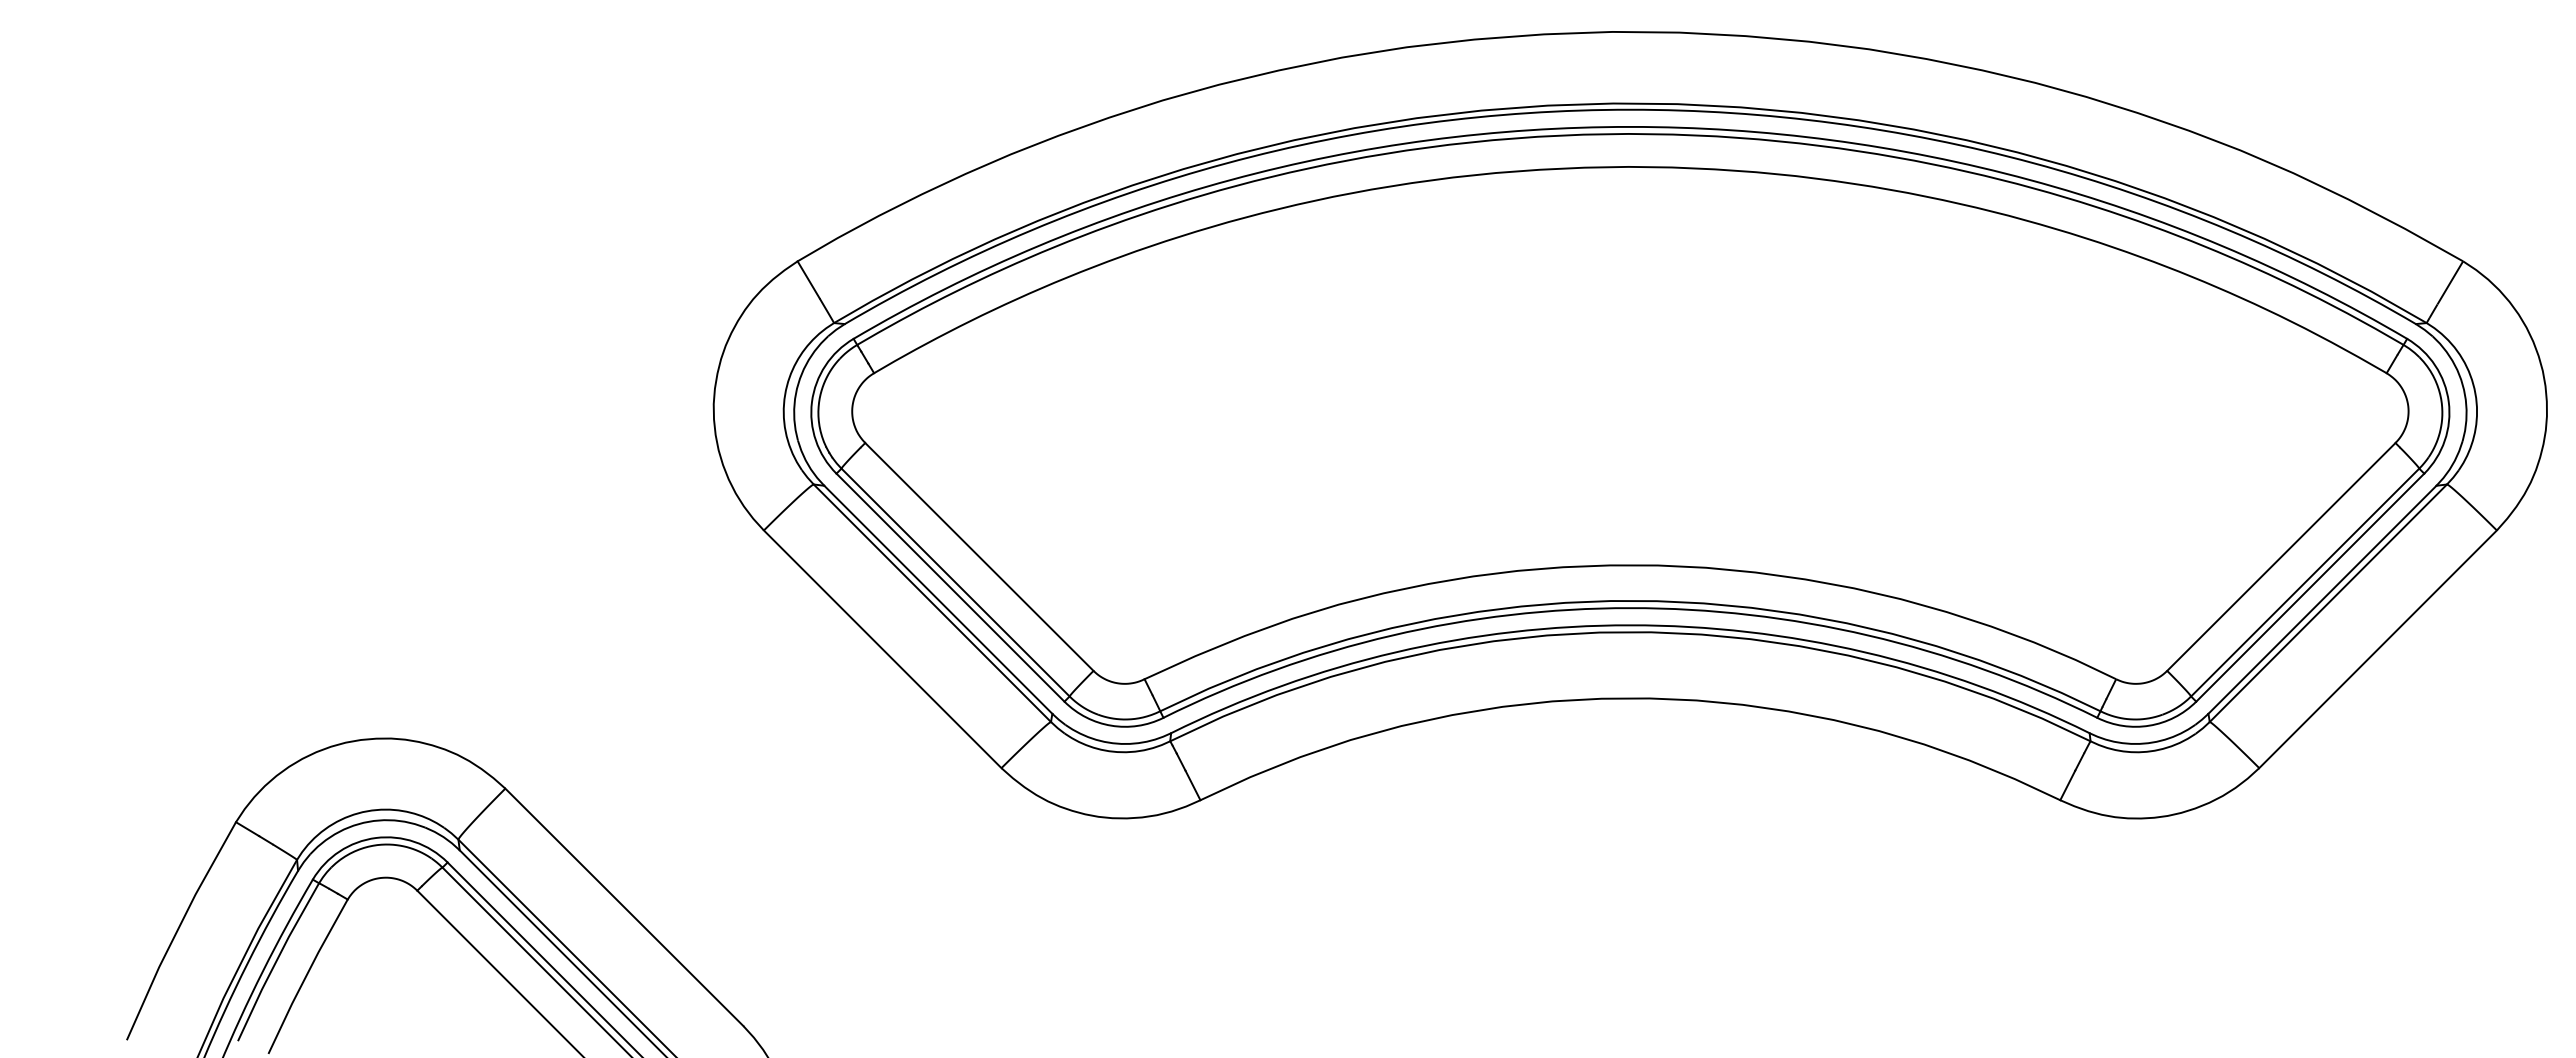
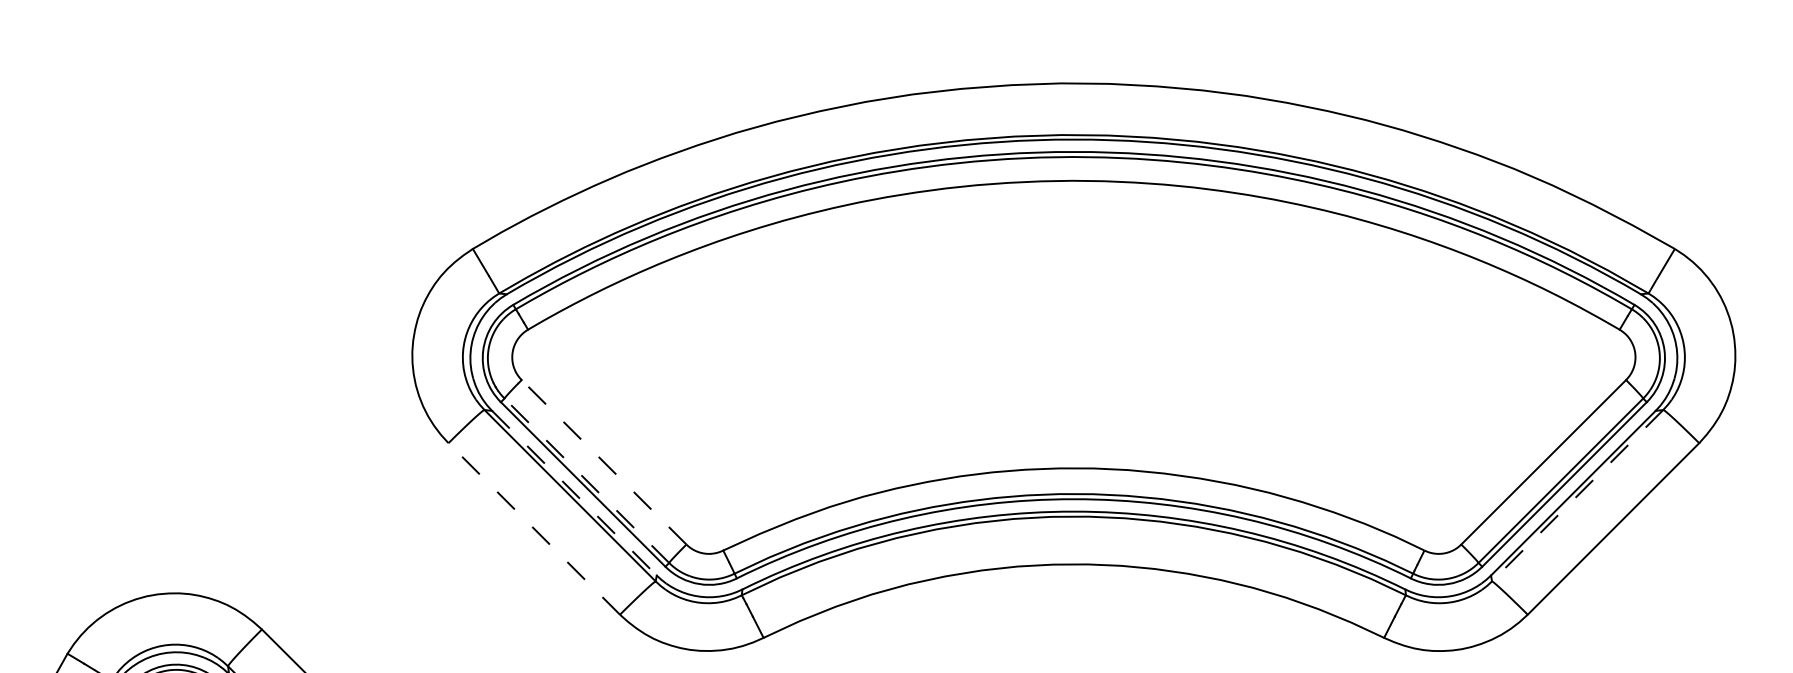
line: (979, 556) -> (604, 461), solid -> dashed
line: (955, 582) -> (586, 480), solid -> dashed
line: (938, 600) -> (574, 493), solid -> dashed
line: (2328, 603) -> (1577, 495), solid -> dashed
line: (882, 648) -> (534, 528), solid -> dashed

